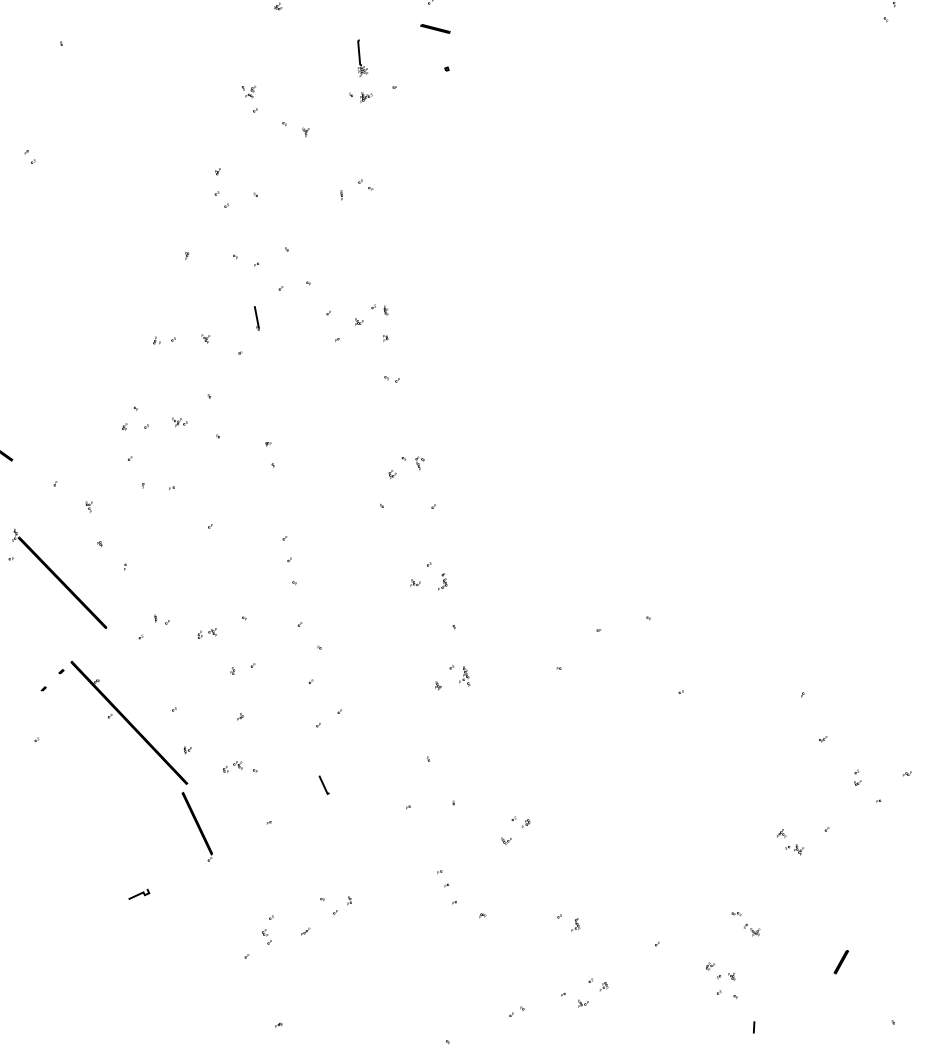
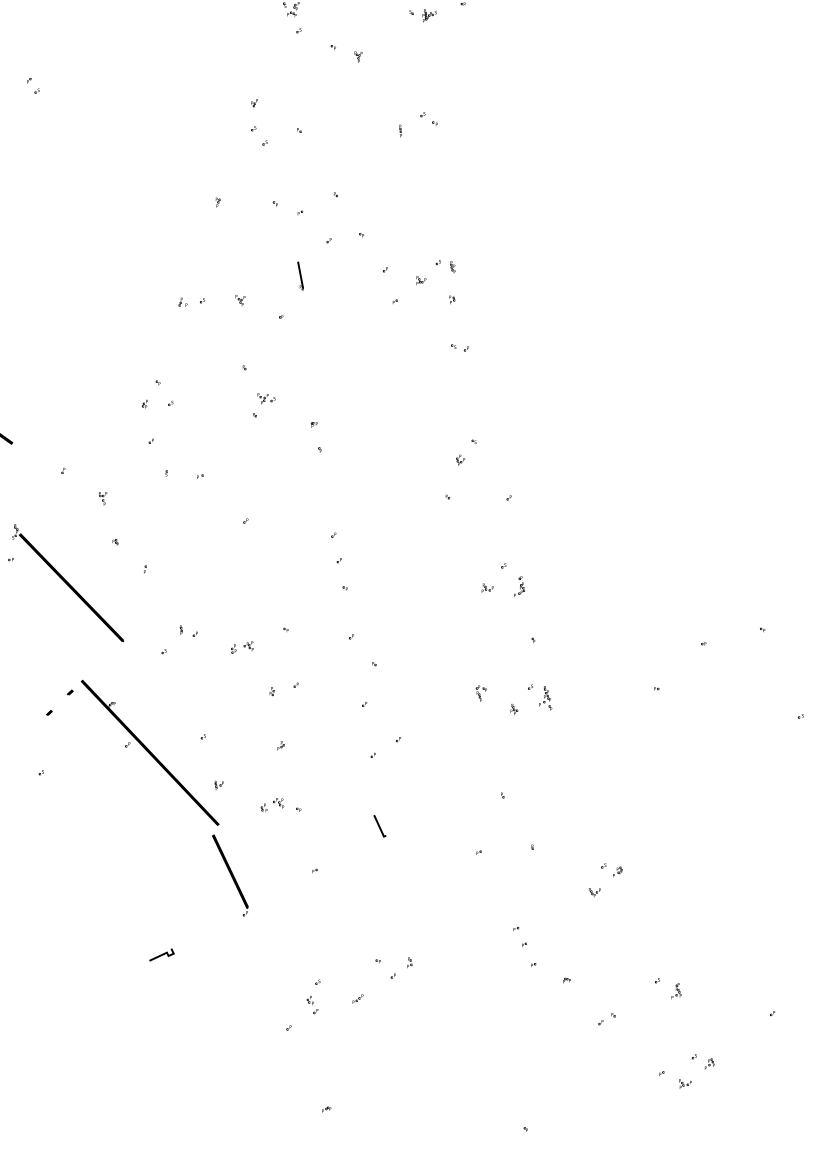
part: (179, 422) -> (265, 398), moved
part: (419, 463) -> (480, 693), moved
part: (516, 1011) -> (606, 1018), moved

